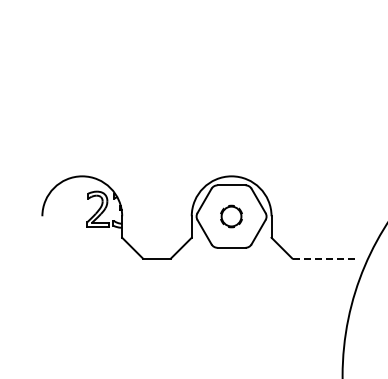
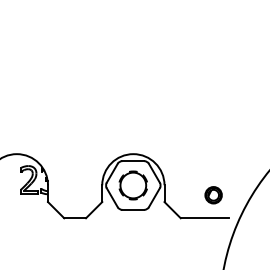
part: (231, 216) -> (133, 185), size x1.67
part: (334, 228) -> (213, 194), added
line: (323, 258) -> (205, 218), dashed -> solid

